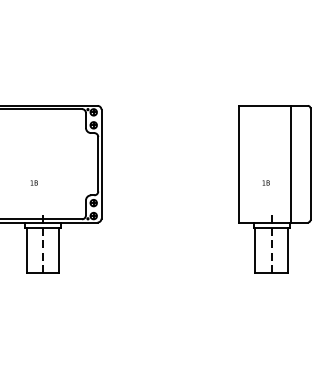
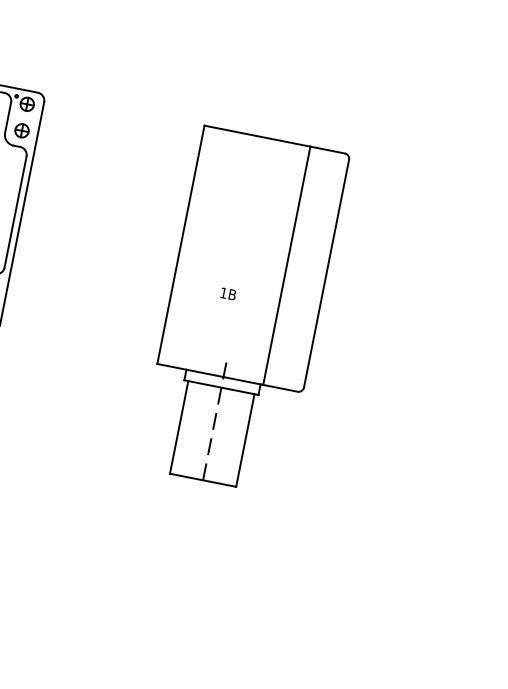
part: (274, 189) -> (242, 310), moved

